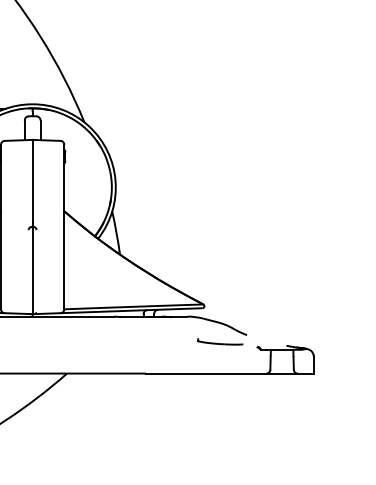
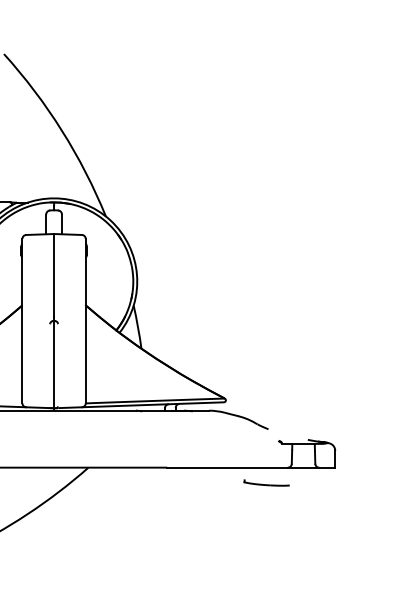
part: (220, 341) -> (266, 482), moved

